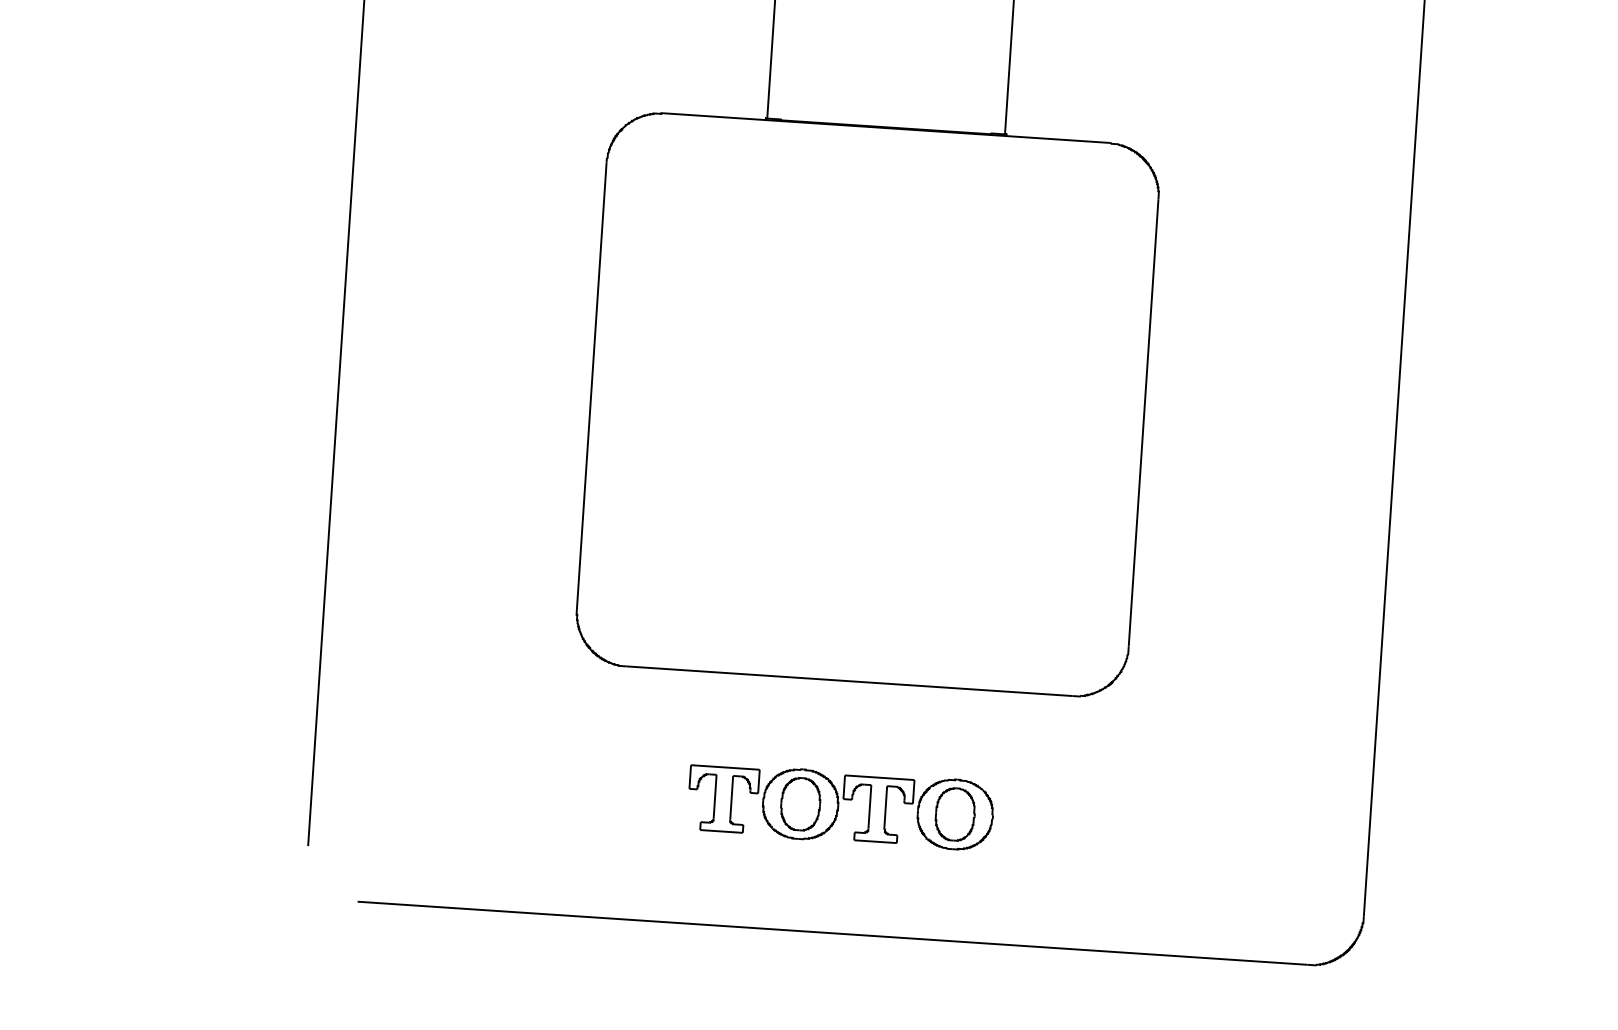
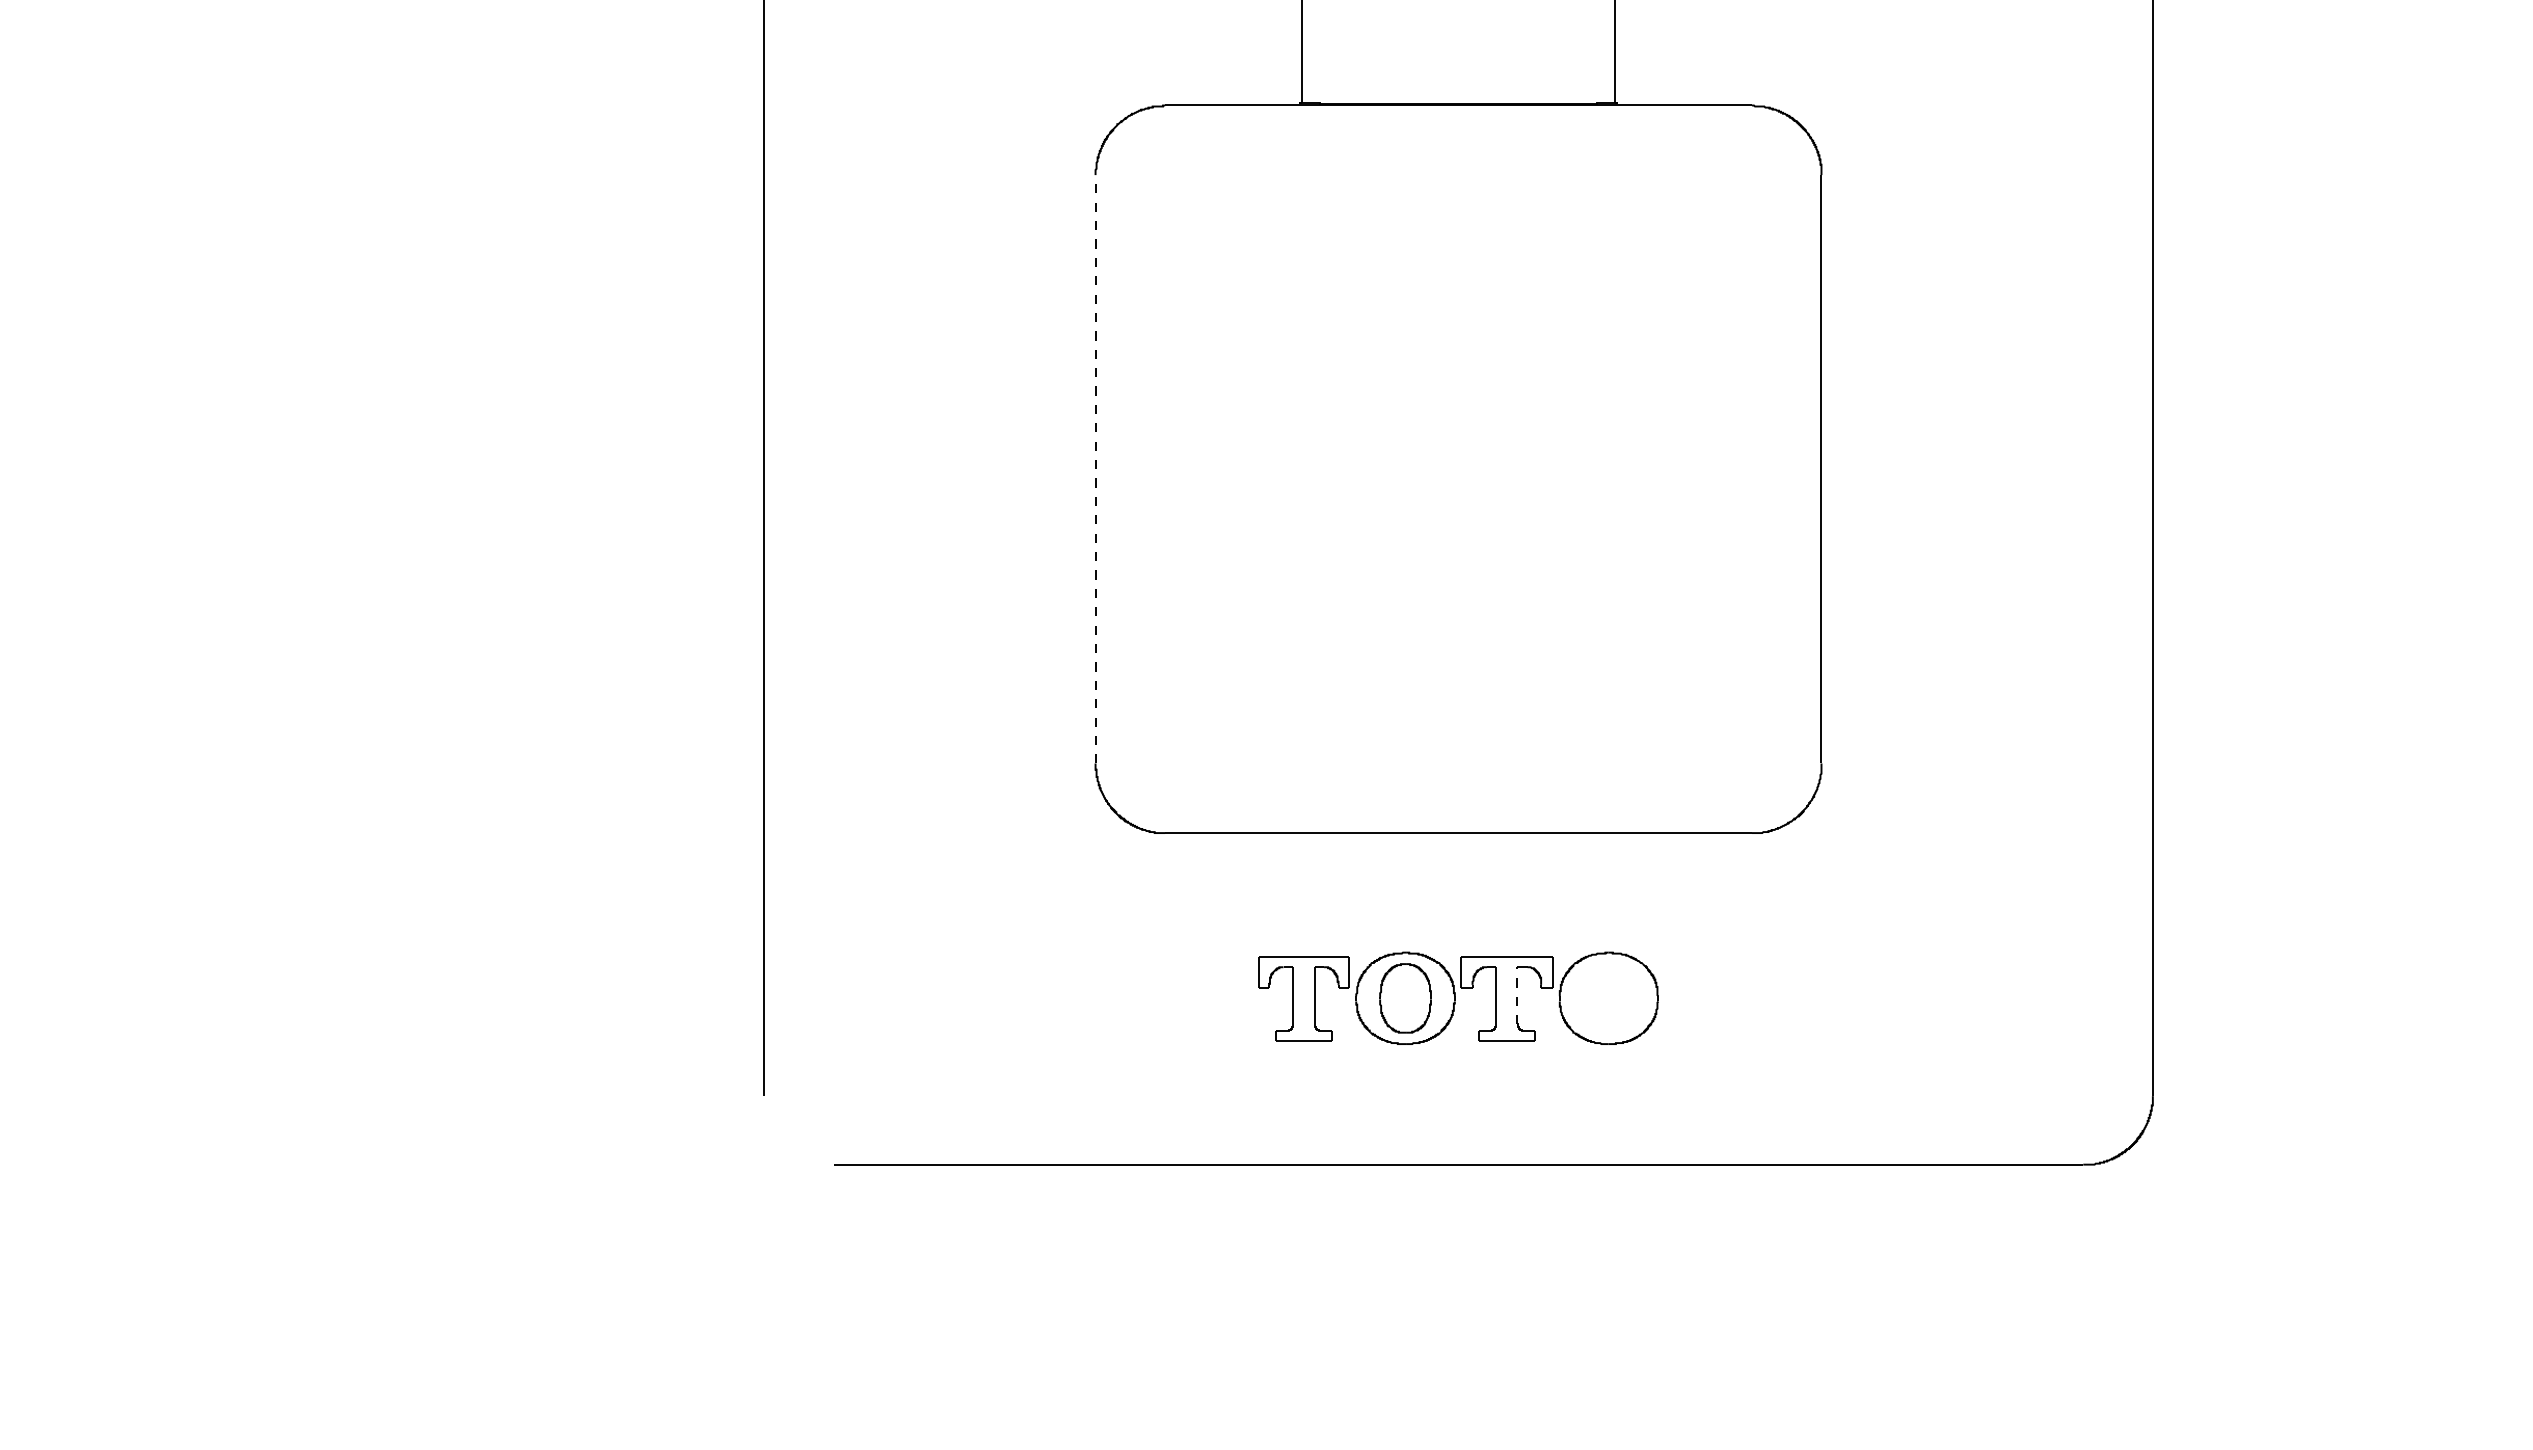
line: (591, 385) -> (1095, 468), solid -> dashed
line: (885, 807) -> (1517, 995), solid -> dashed
part: (954, 814) -> (1608, 998), removed

